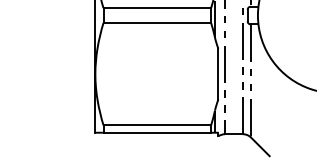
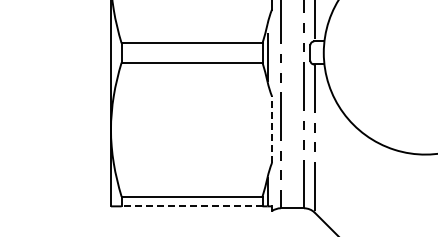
line: (218, 74) -> (272, 129), solid -> dashed
line: (156, 132) -> (191, 206), solid -> dashed

